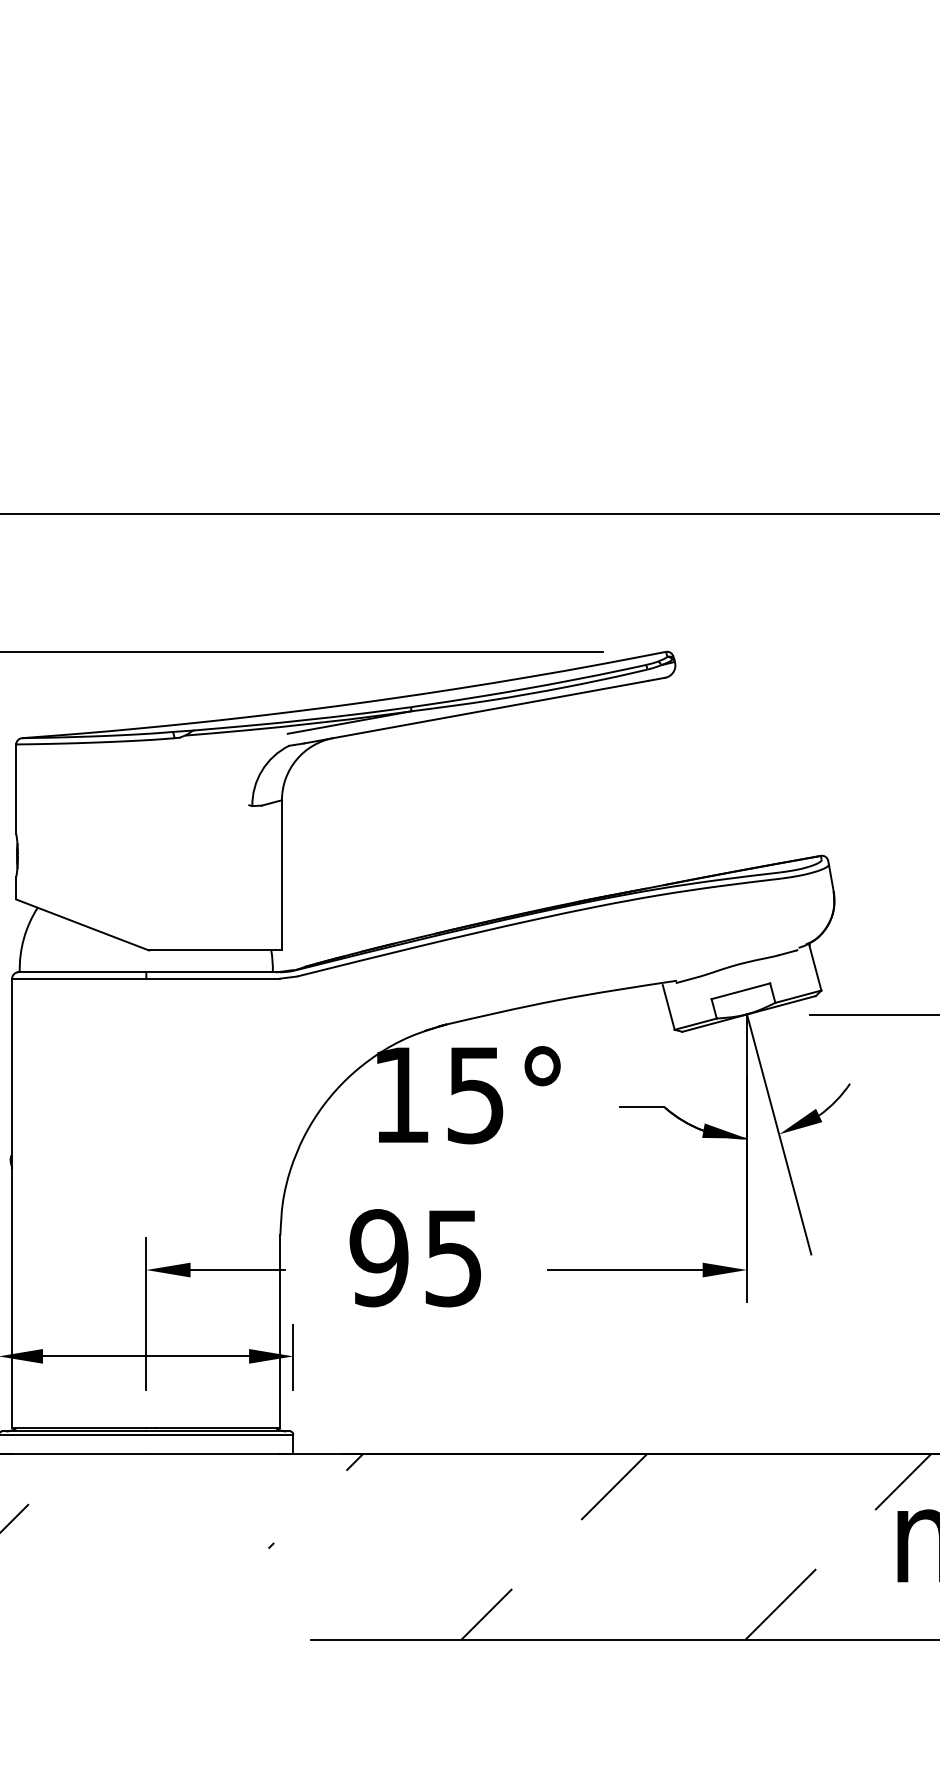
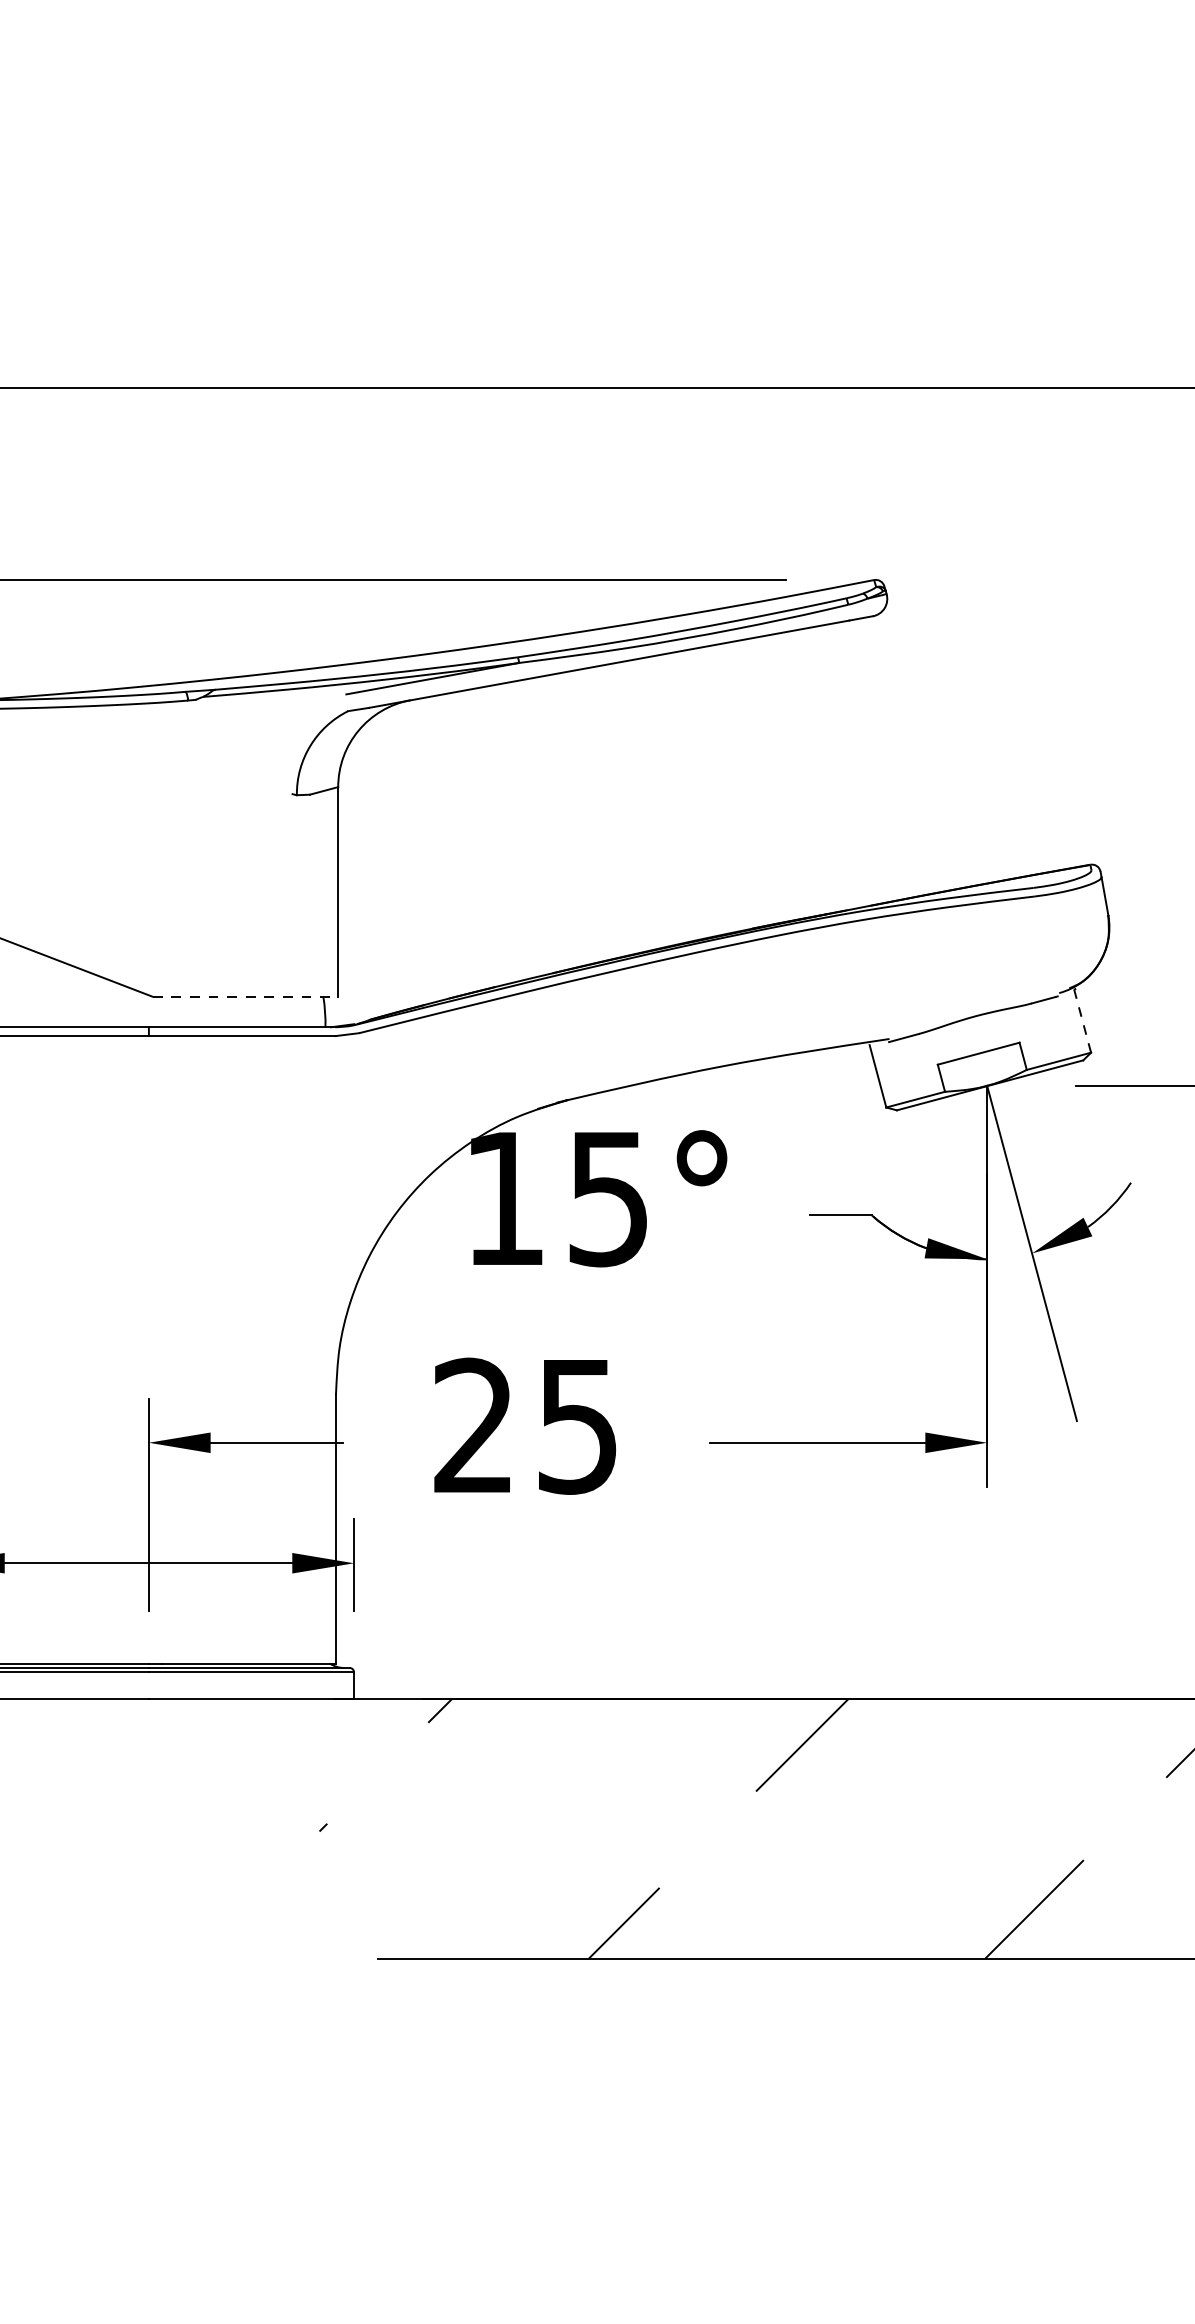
line: (216, 950) -> (246, 996), solid -> dashed
line: (815, 967) -> (1082, 1020), solid -> dashed
text: (378, 1258) -> (472, 1426), 95 -> 25

